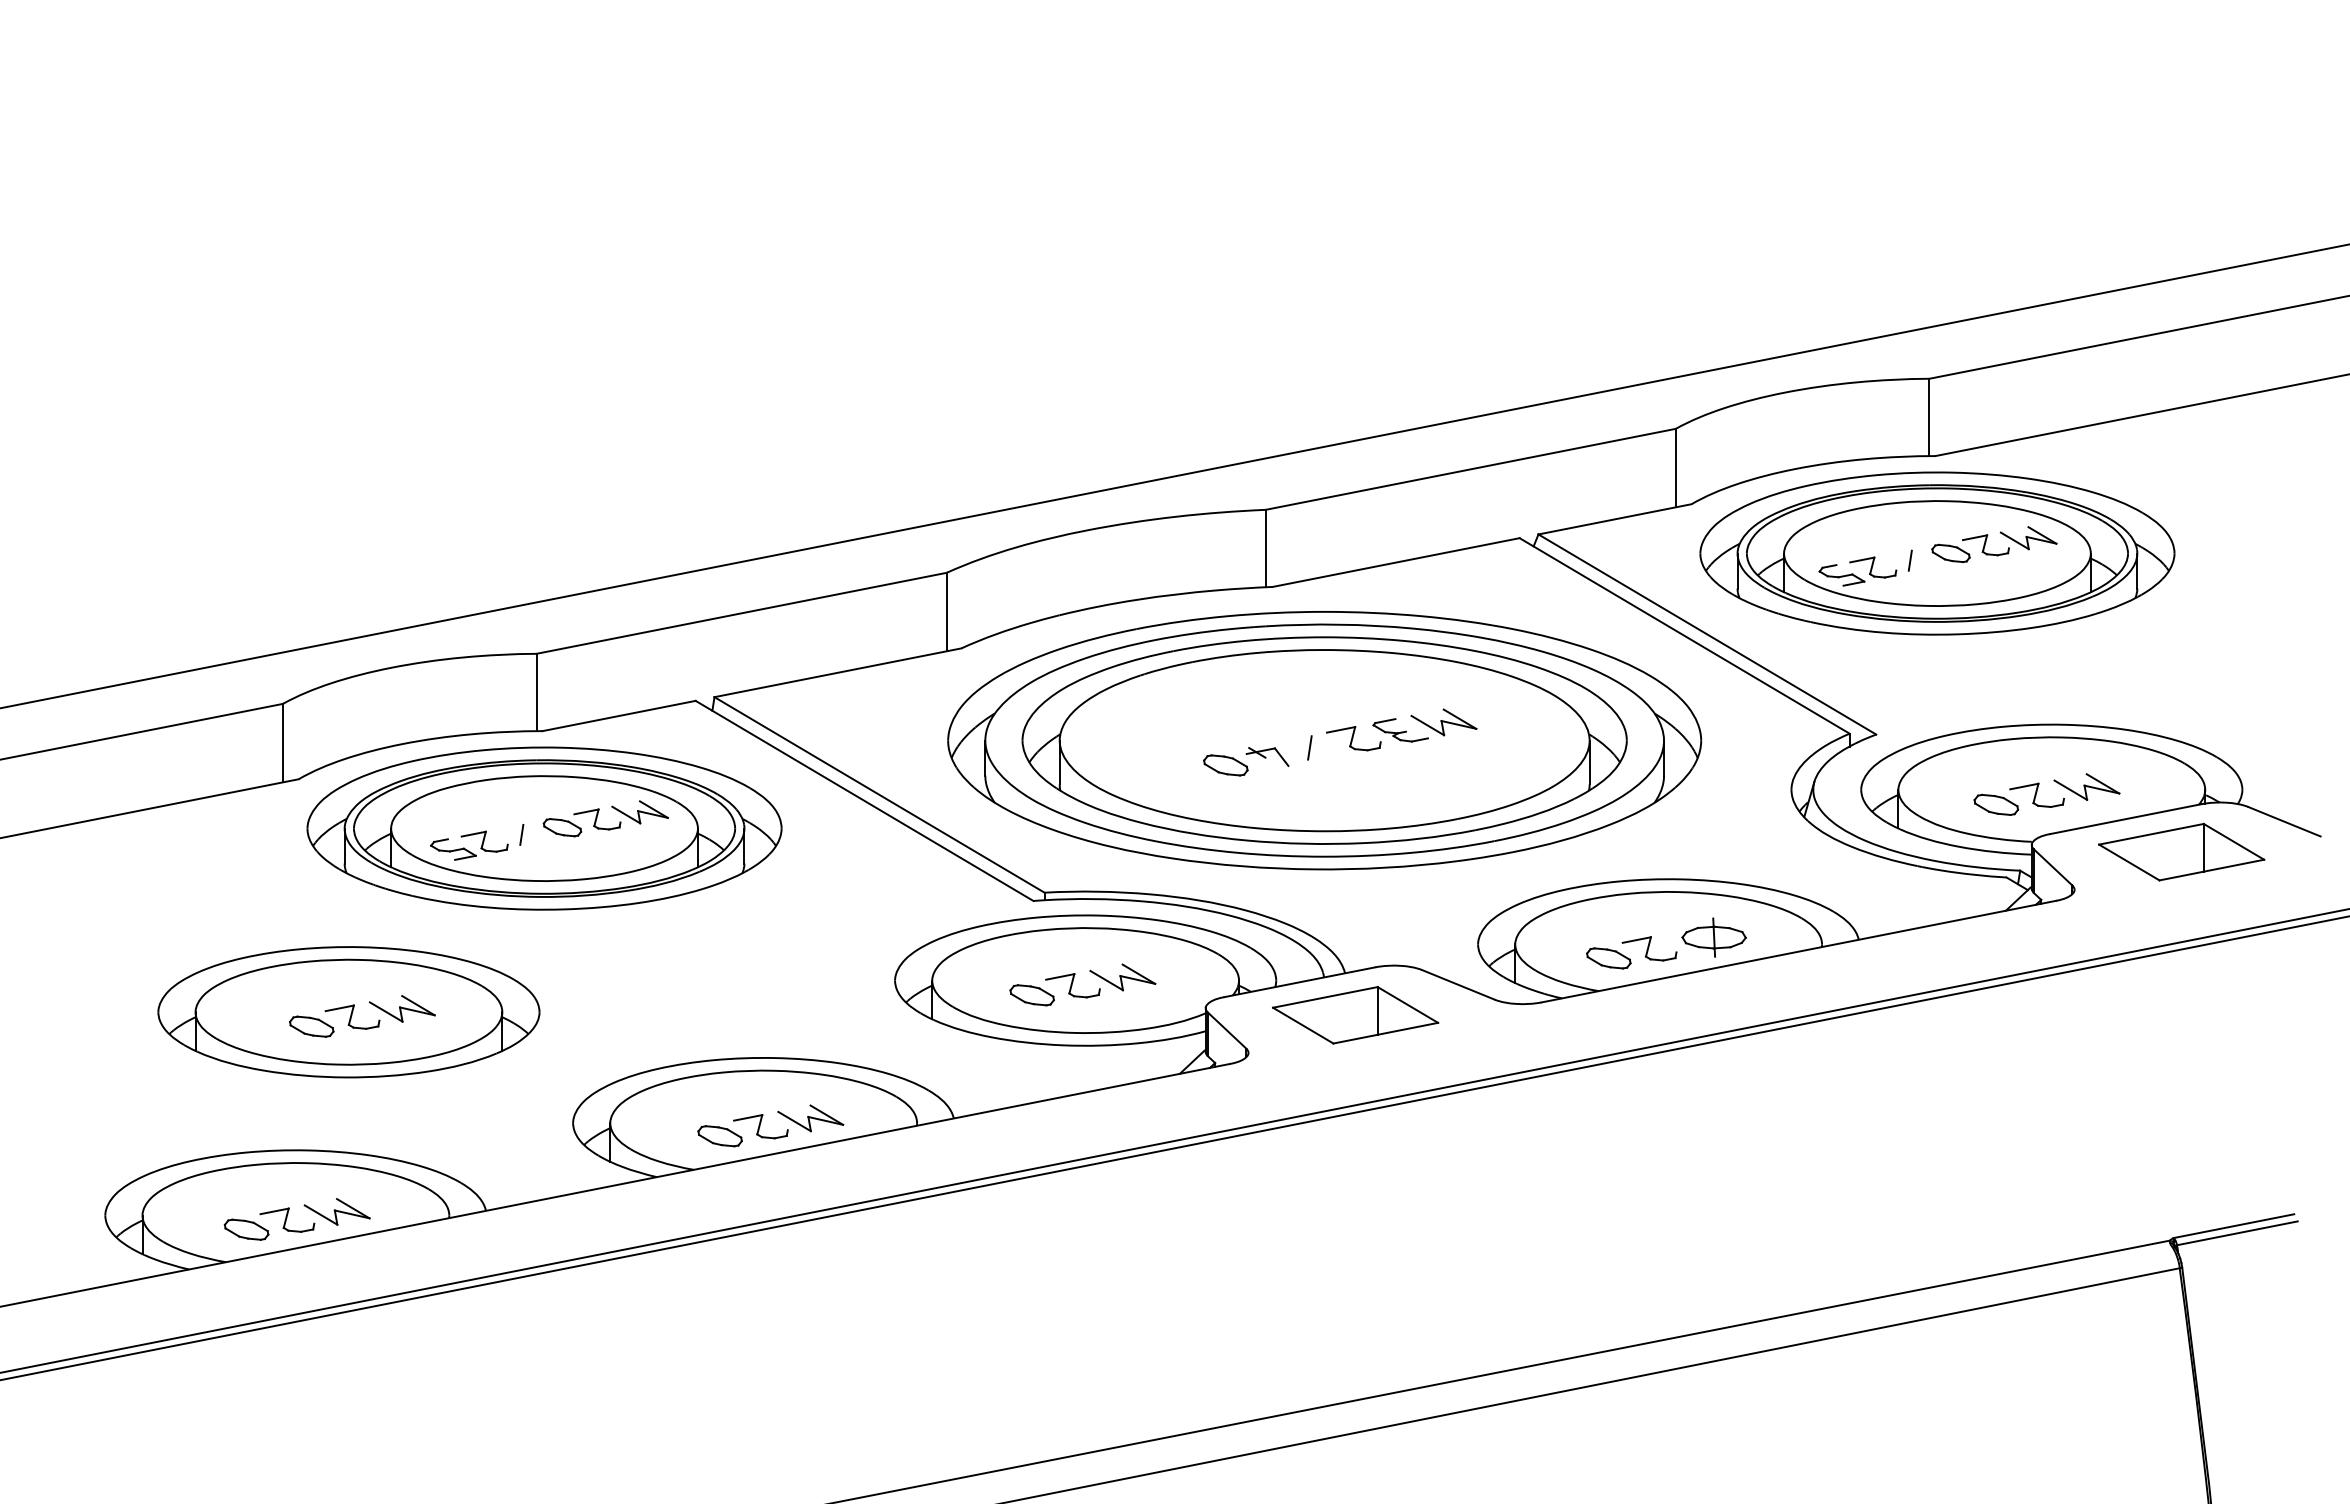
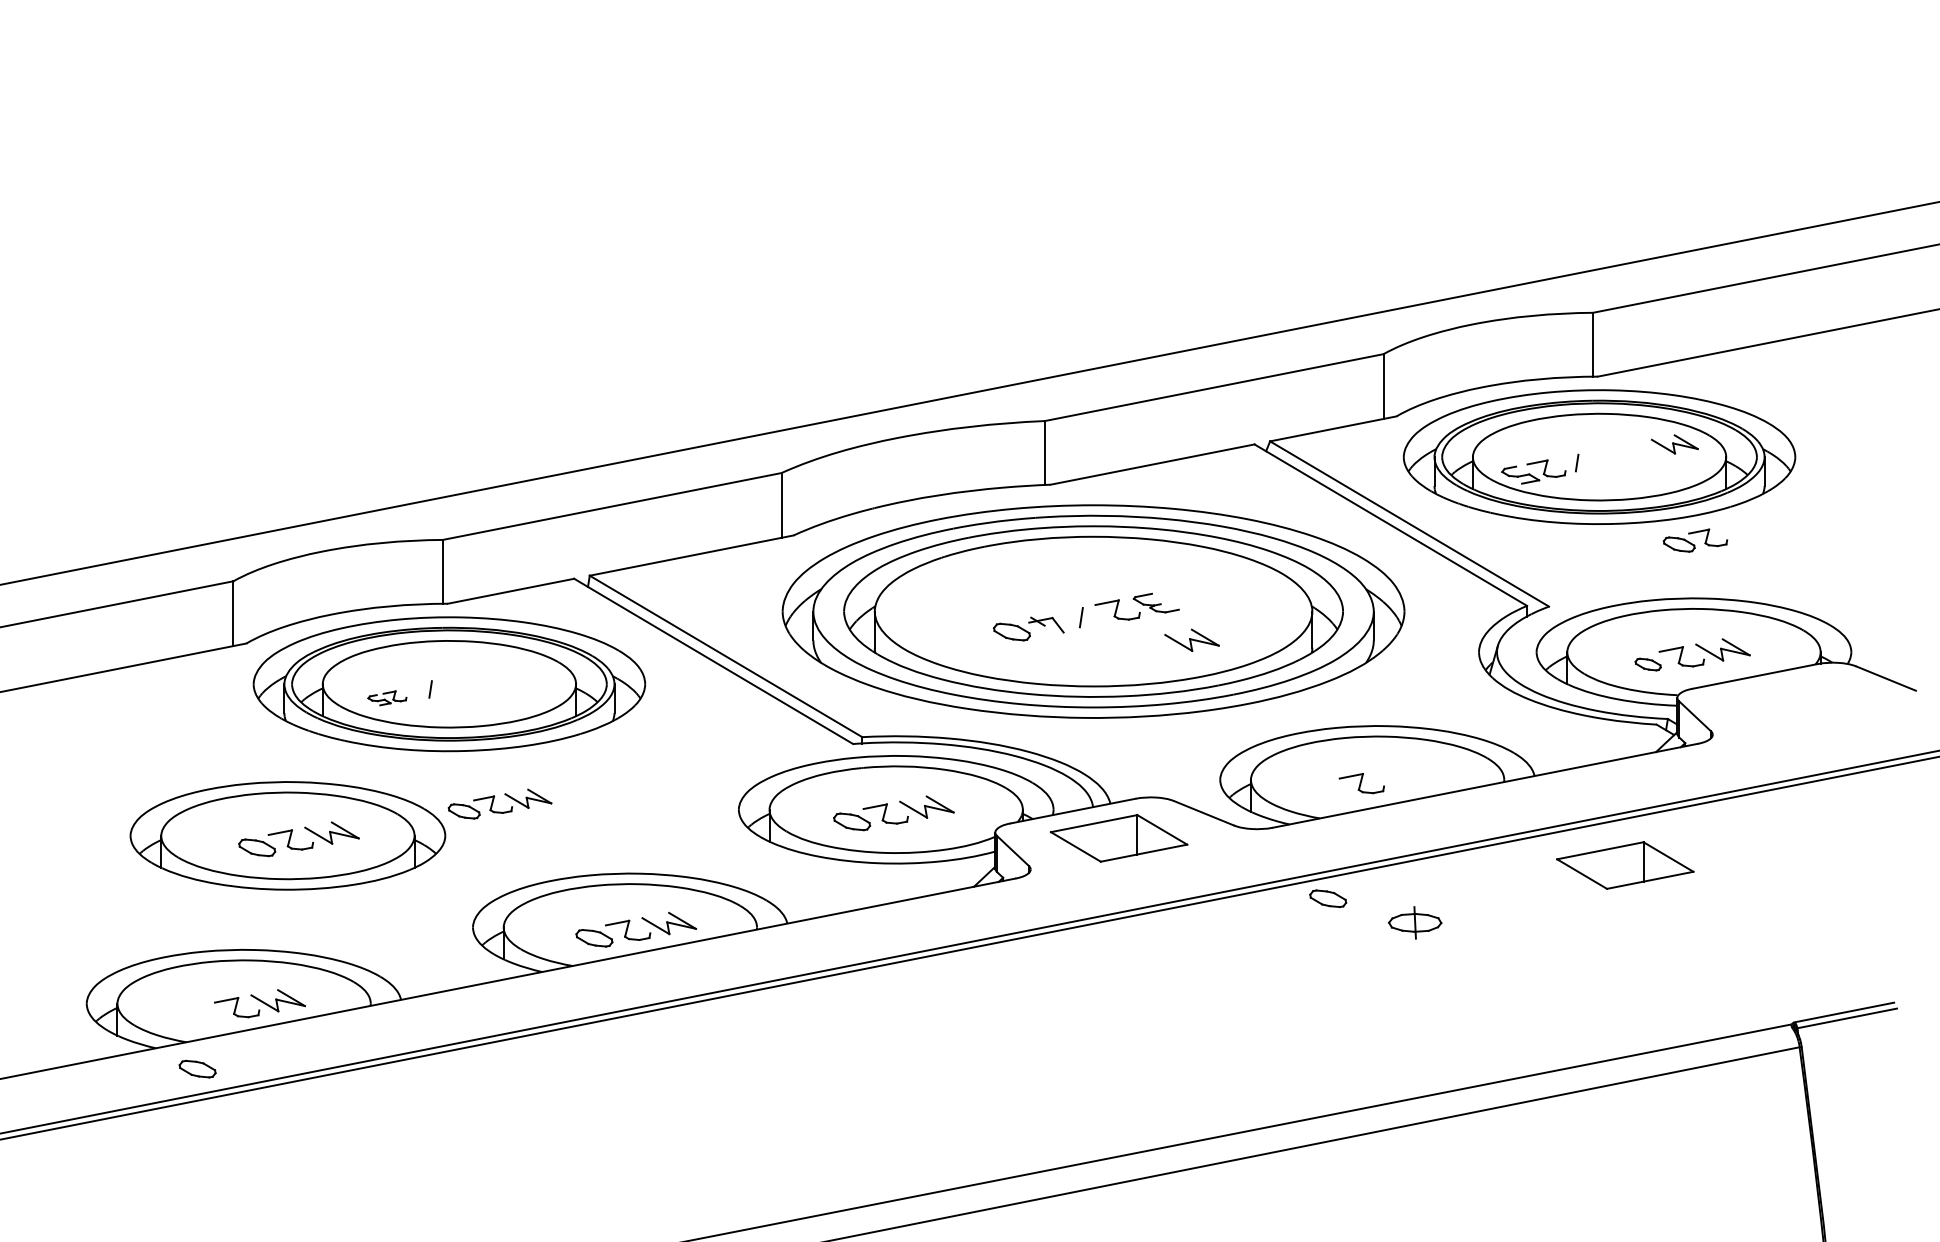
part: (1970, 548) -> (1695, 540), moved
part: (1443, 722) -> (1191, 640), moved
part: (1996, 804) -> (1648, 664), size x0.7
part: (597, 818) -> (493, 803), moved
part: (469, 845) -> (387, 698), size x0.6
part: (2181, 851) -> (1625, 864), moved
part: (1713, 937) -> (1414, 922), moved
part: (1608, 958) -> (1327, 898), moved
part: (246, 1229) -> (197, 1068), moved

